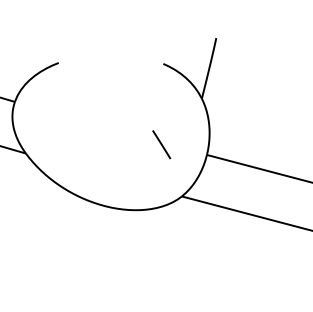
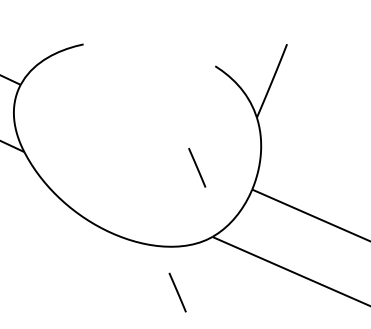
line: (161, 243) -> (177, 292), added

